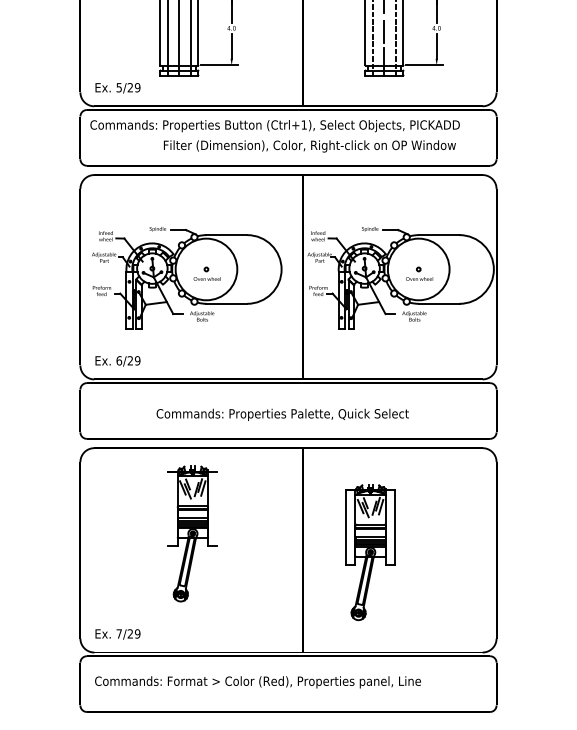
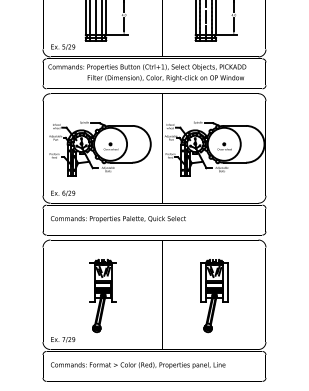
text: (282, 415) -> (118, 219), moved
part: (191, 533) -> (102, 295), moved
part: (370, 553) -> (214, 296), moved

